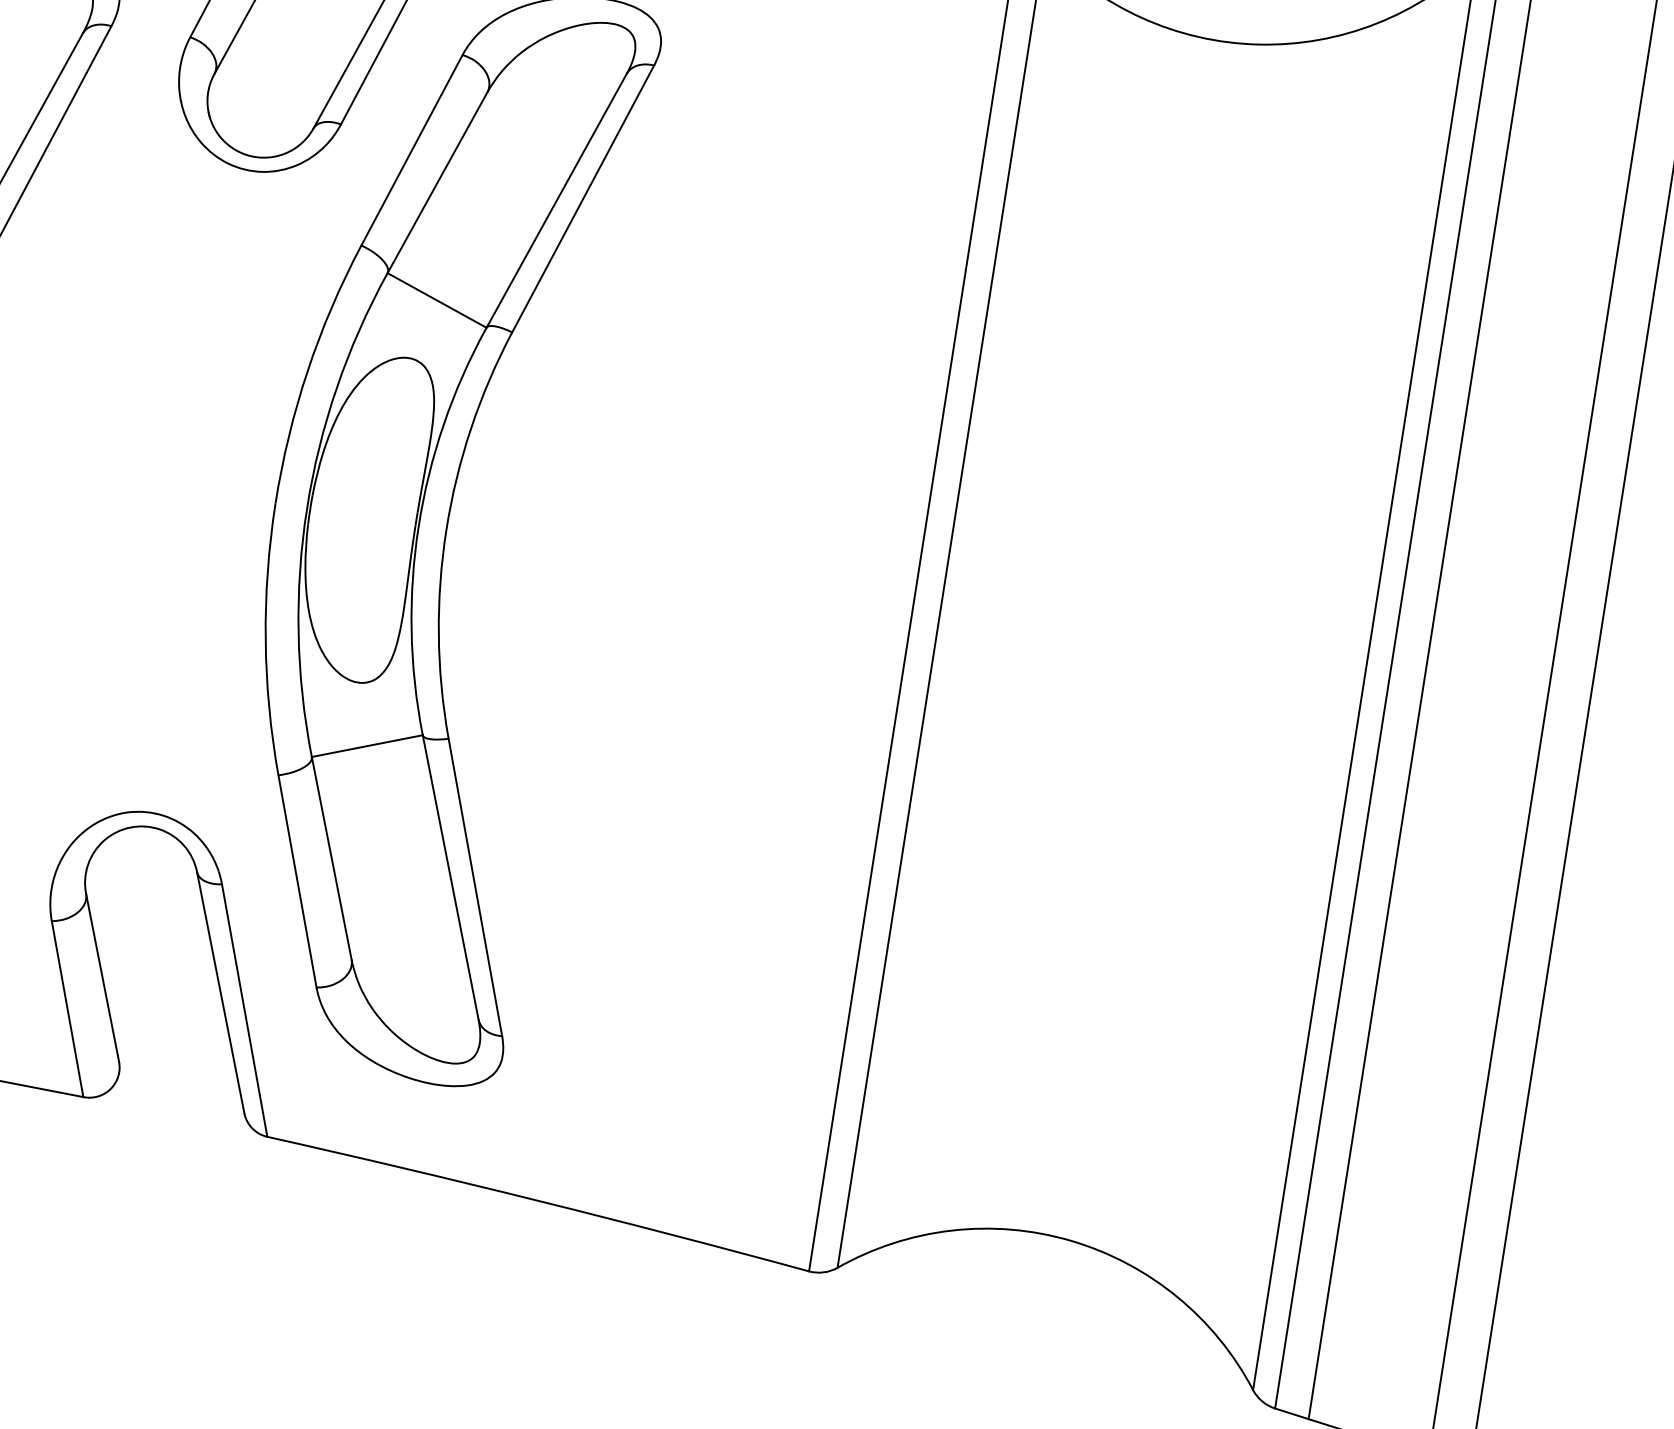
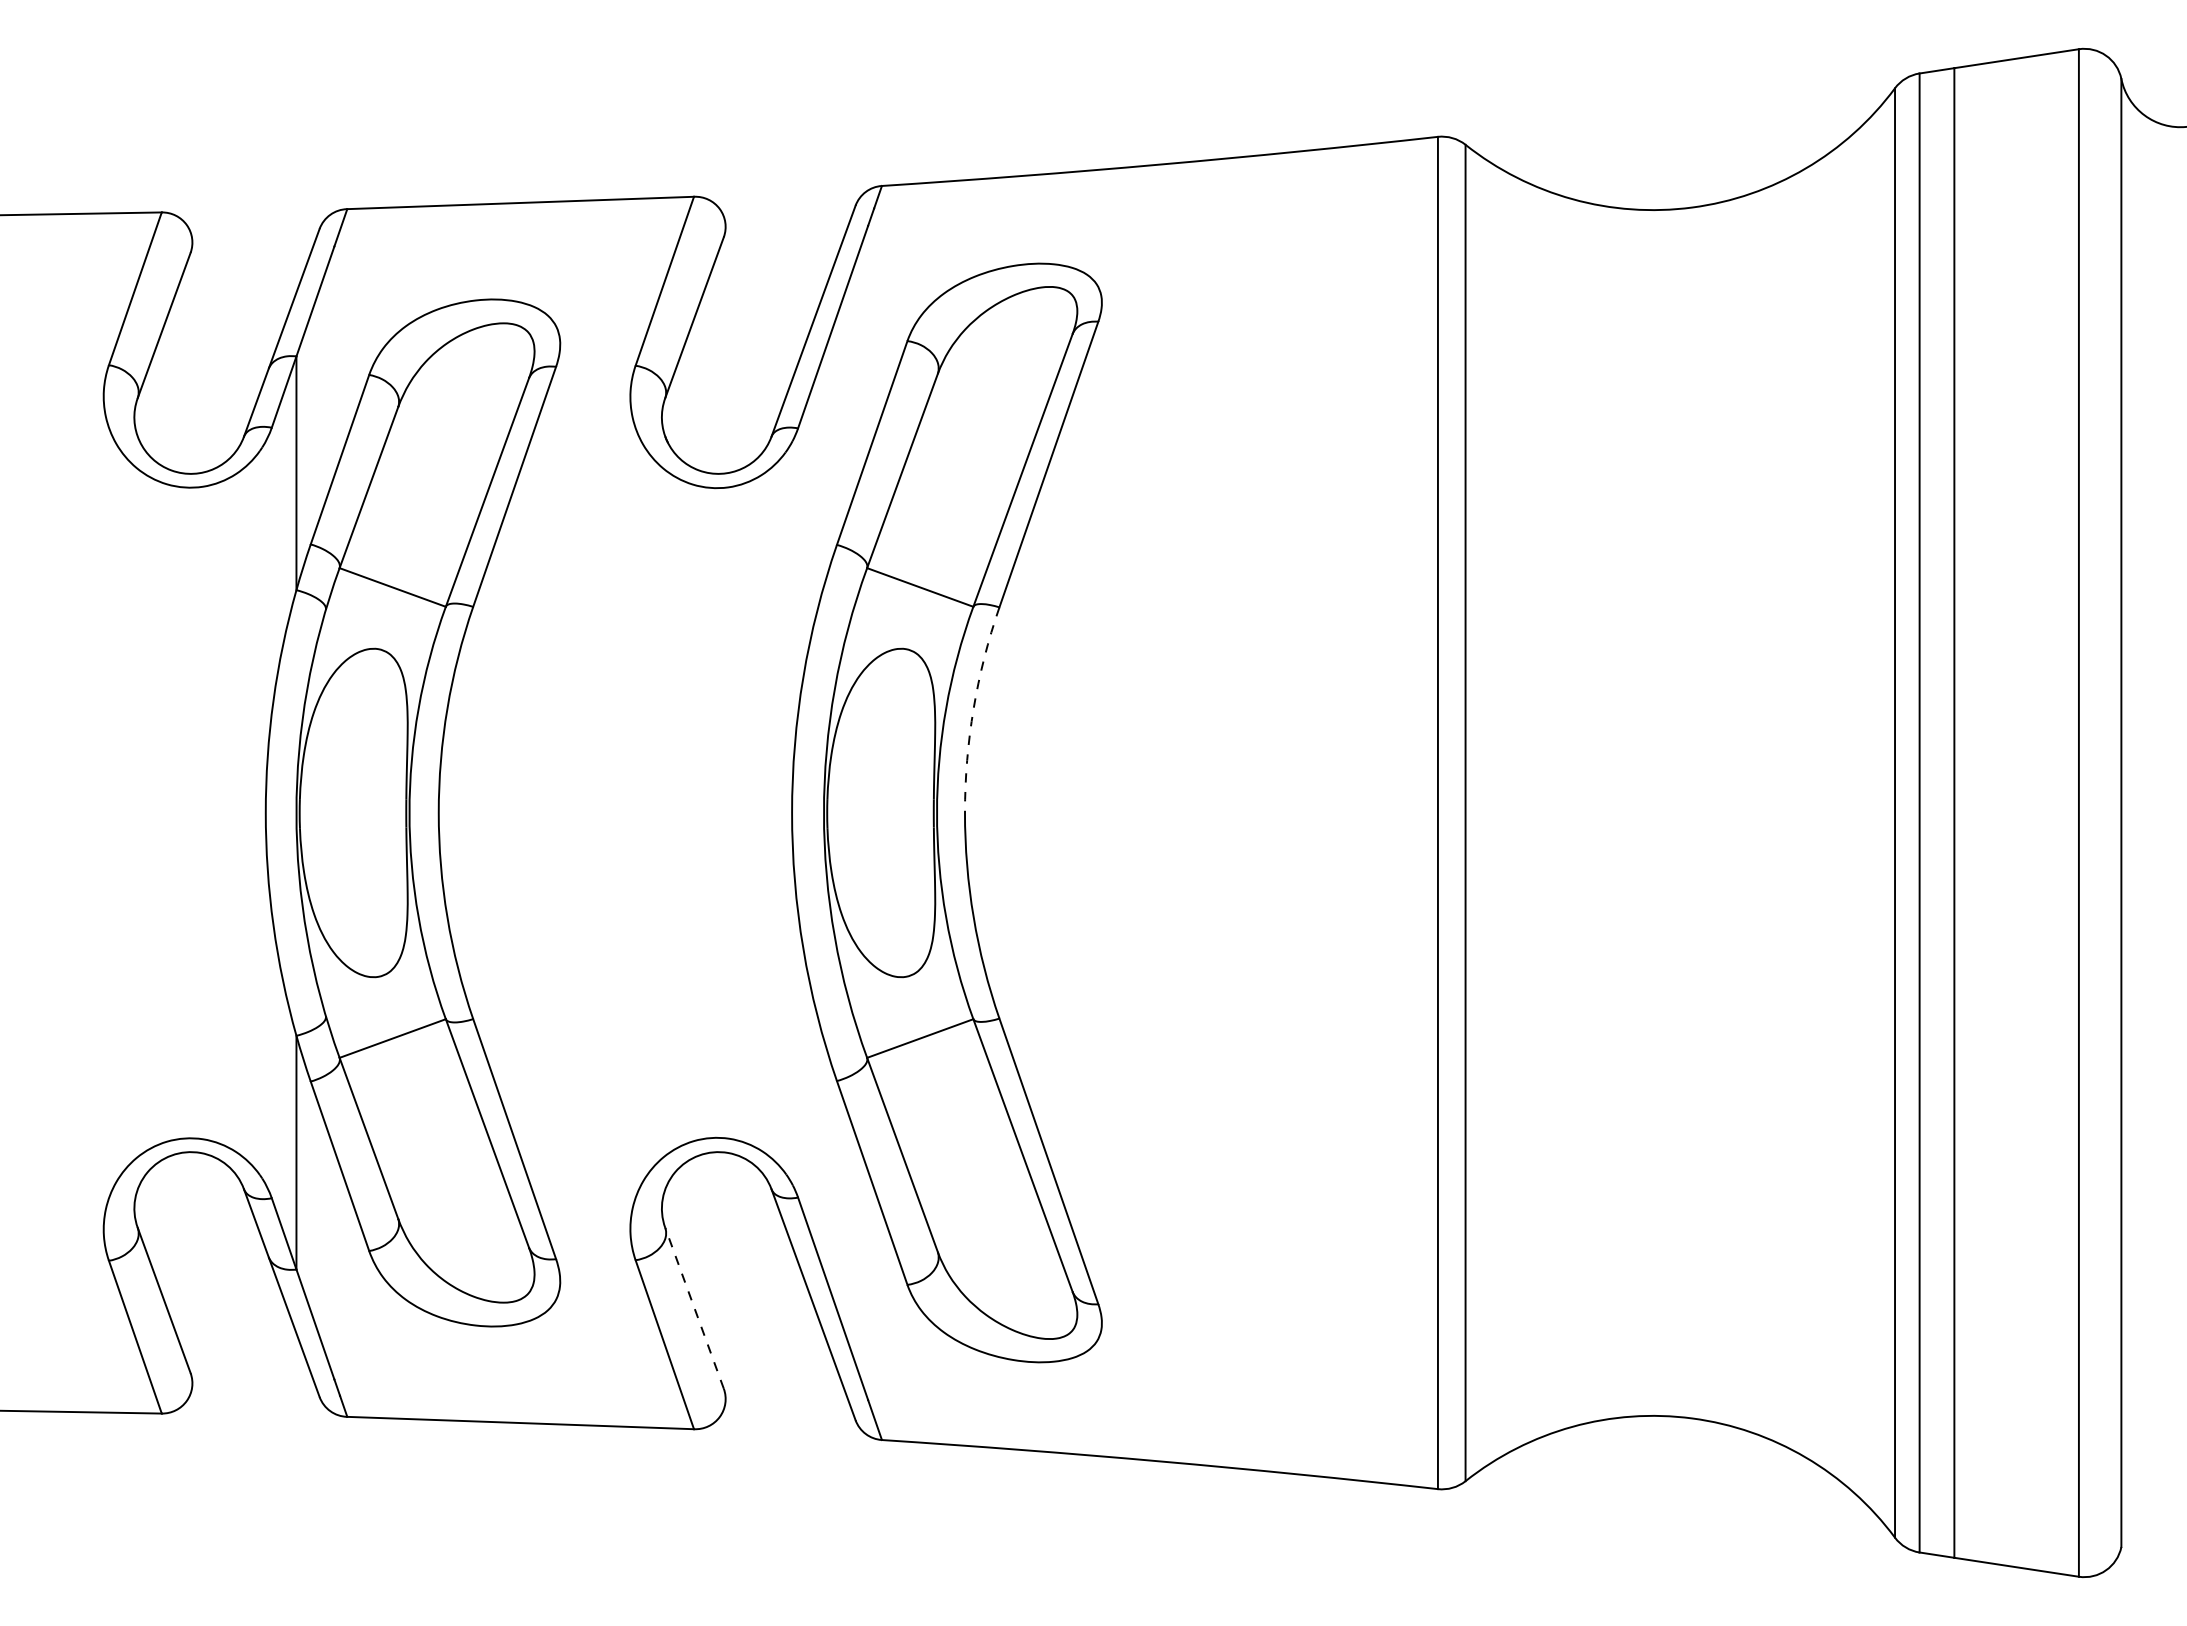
arc: (470, 428) -> (973, 708), solid -> dashed
line: (102, 977) -> (694, 1308), solid -> dashed

